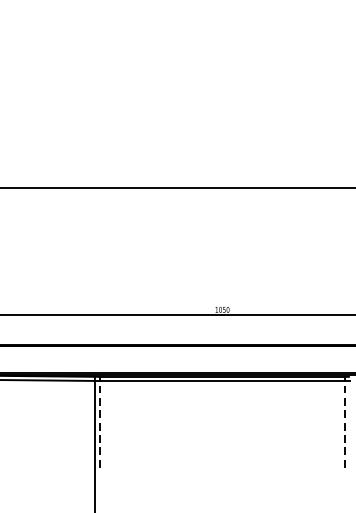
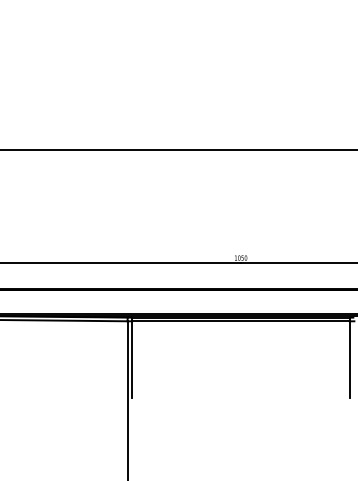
line: (100, 421) -> (132, 357), dashed -> solid
line: (344, 421) -> (349, 357), dashed -> solid

